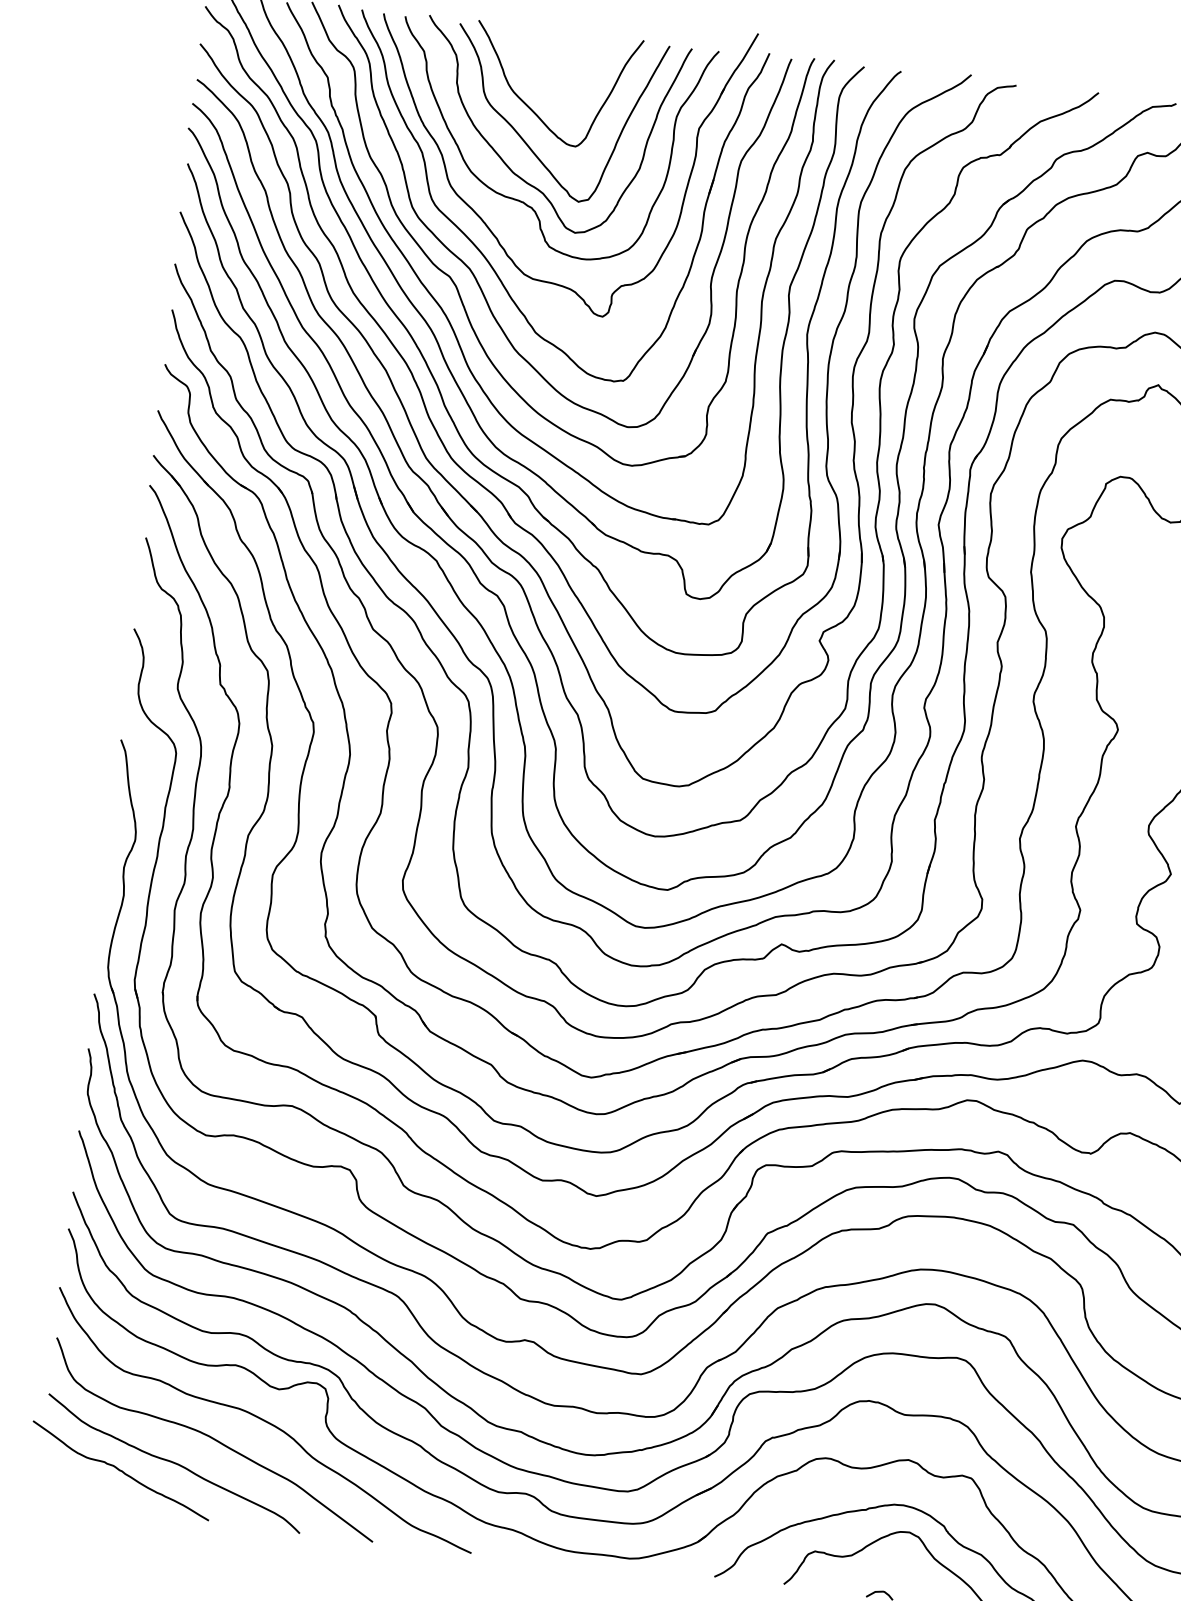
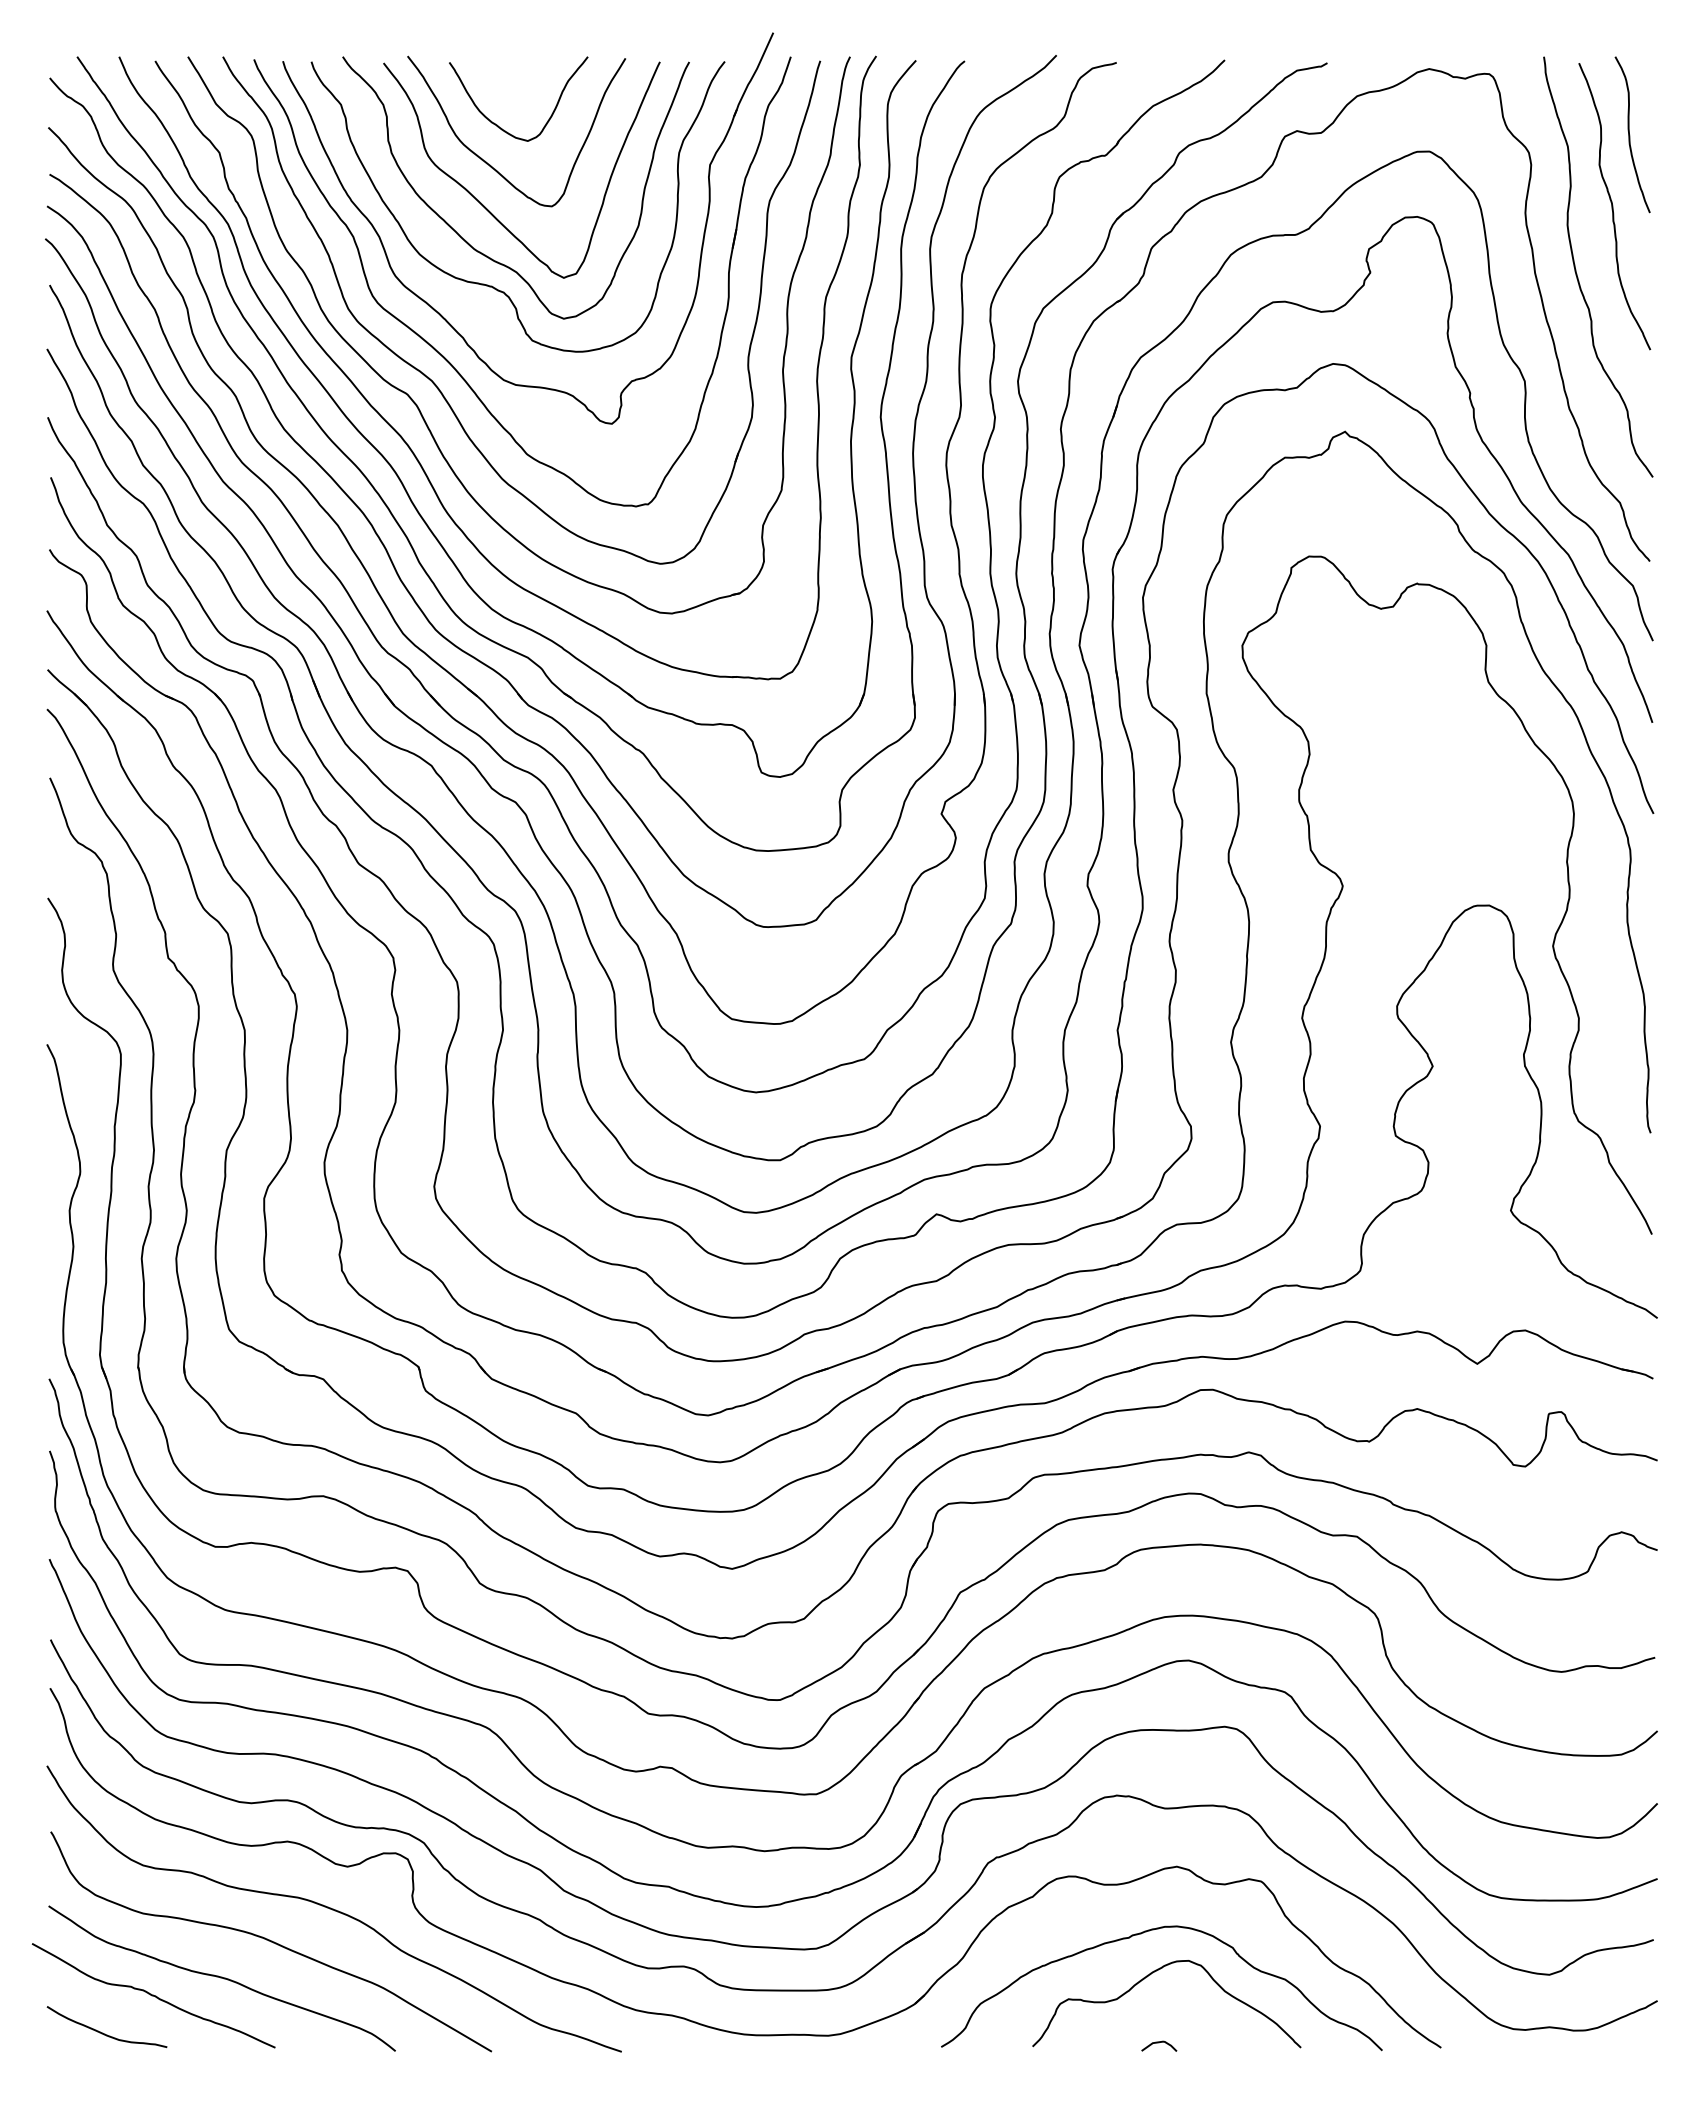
curve: (541, 79) -> (497, 124), added
curve: (81, 1495) -> (105, 2033), added

